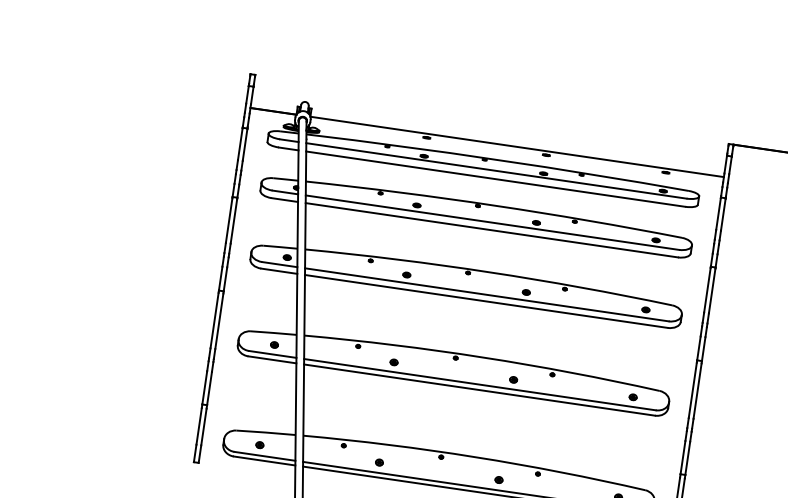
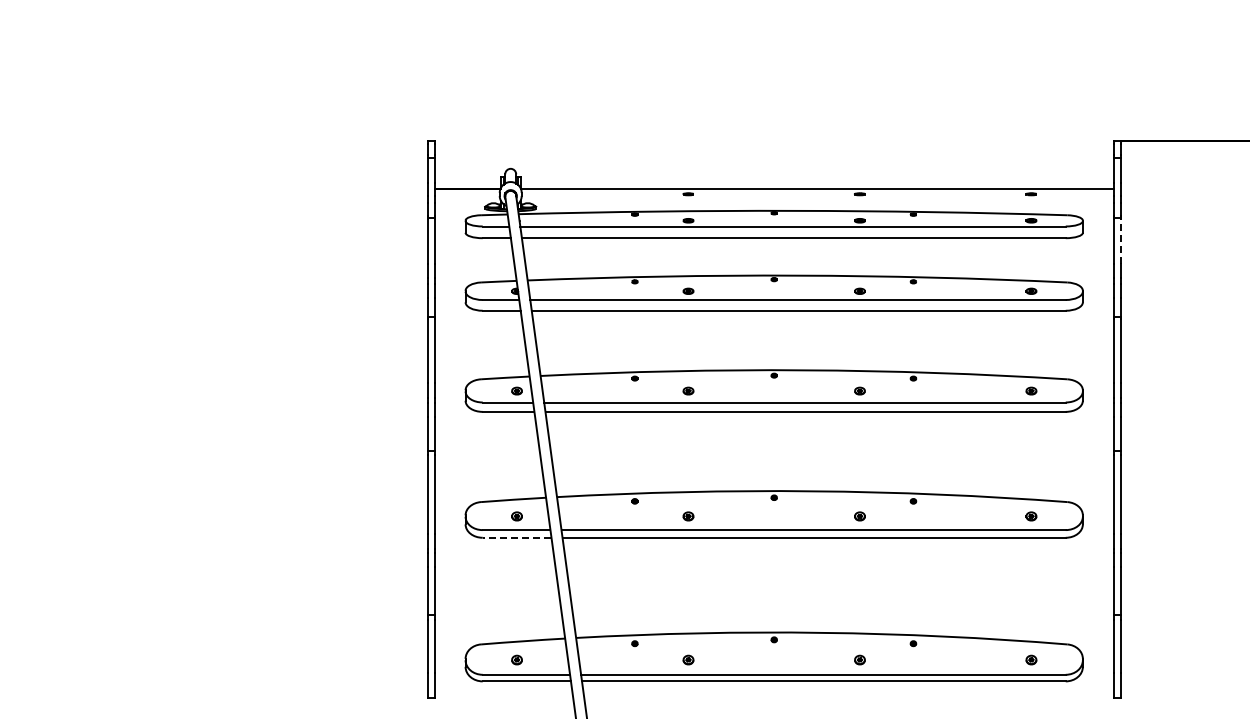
line: (723, 214) -> (1120, 241), solid -> dashed
line: (272, 359) -> (516, 537), solid -> dashed

